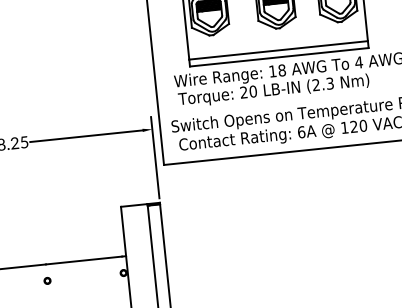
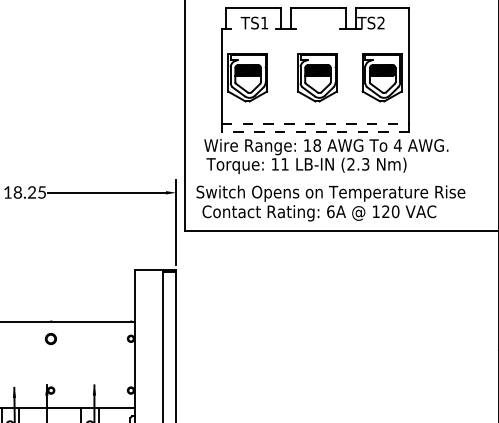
line: (278, 50) -> (315, 124), solid -> dashed
line: (279, 57) -> (315, 131), solid -> dashed
text: (248, 92) -> (279, 164), 20 -> 11
part: (47, 280) -> (51, 338), size x1.6

